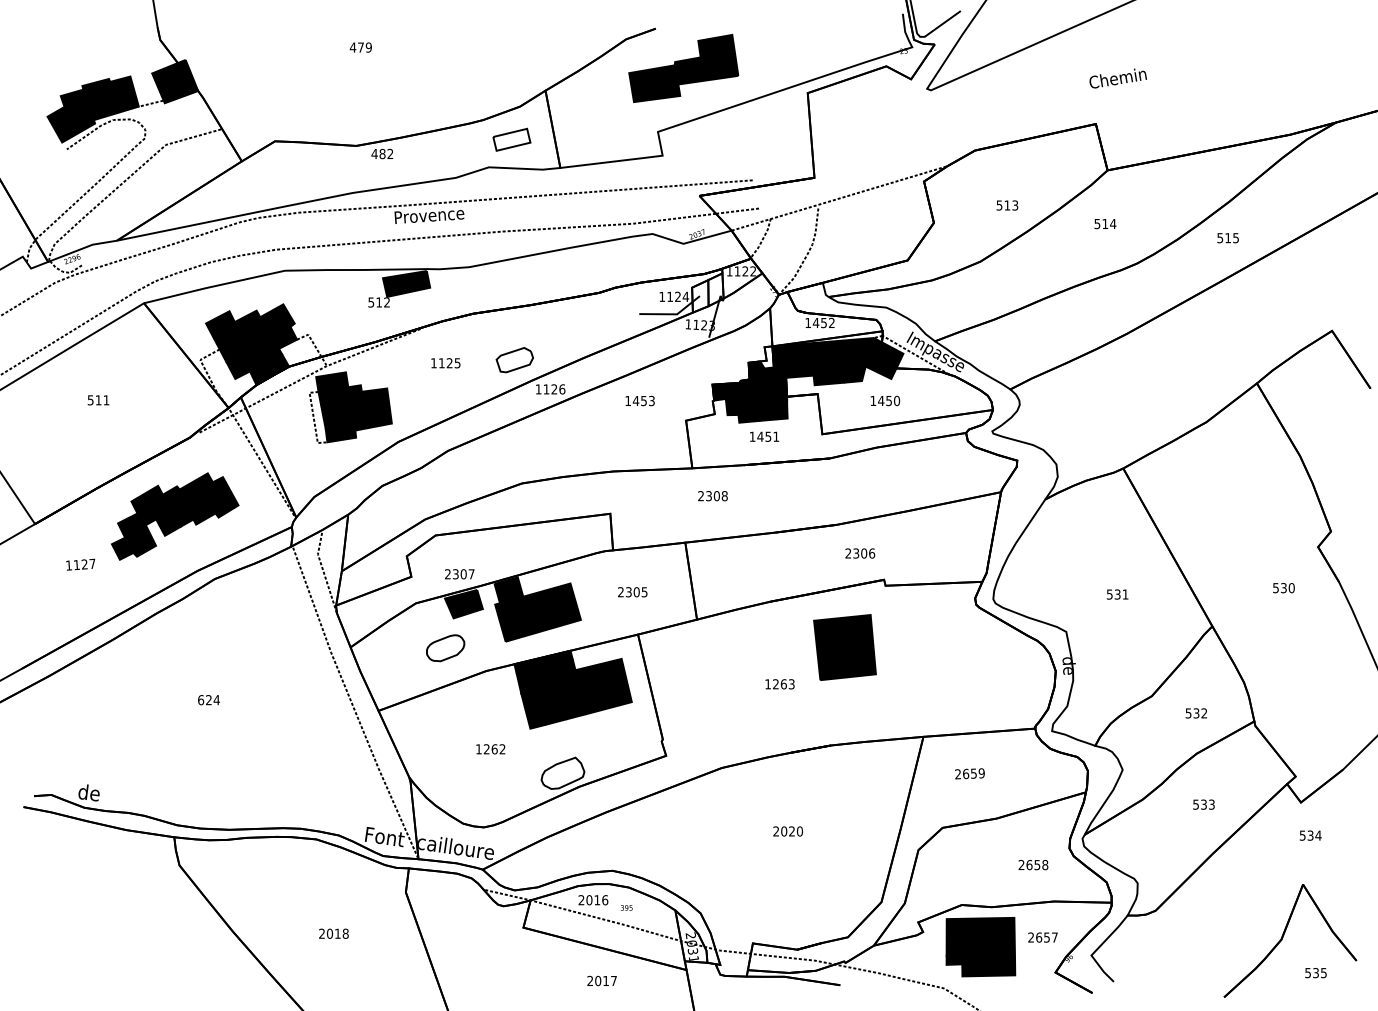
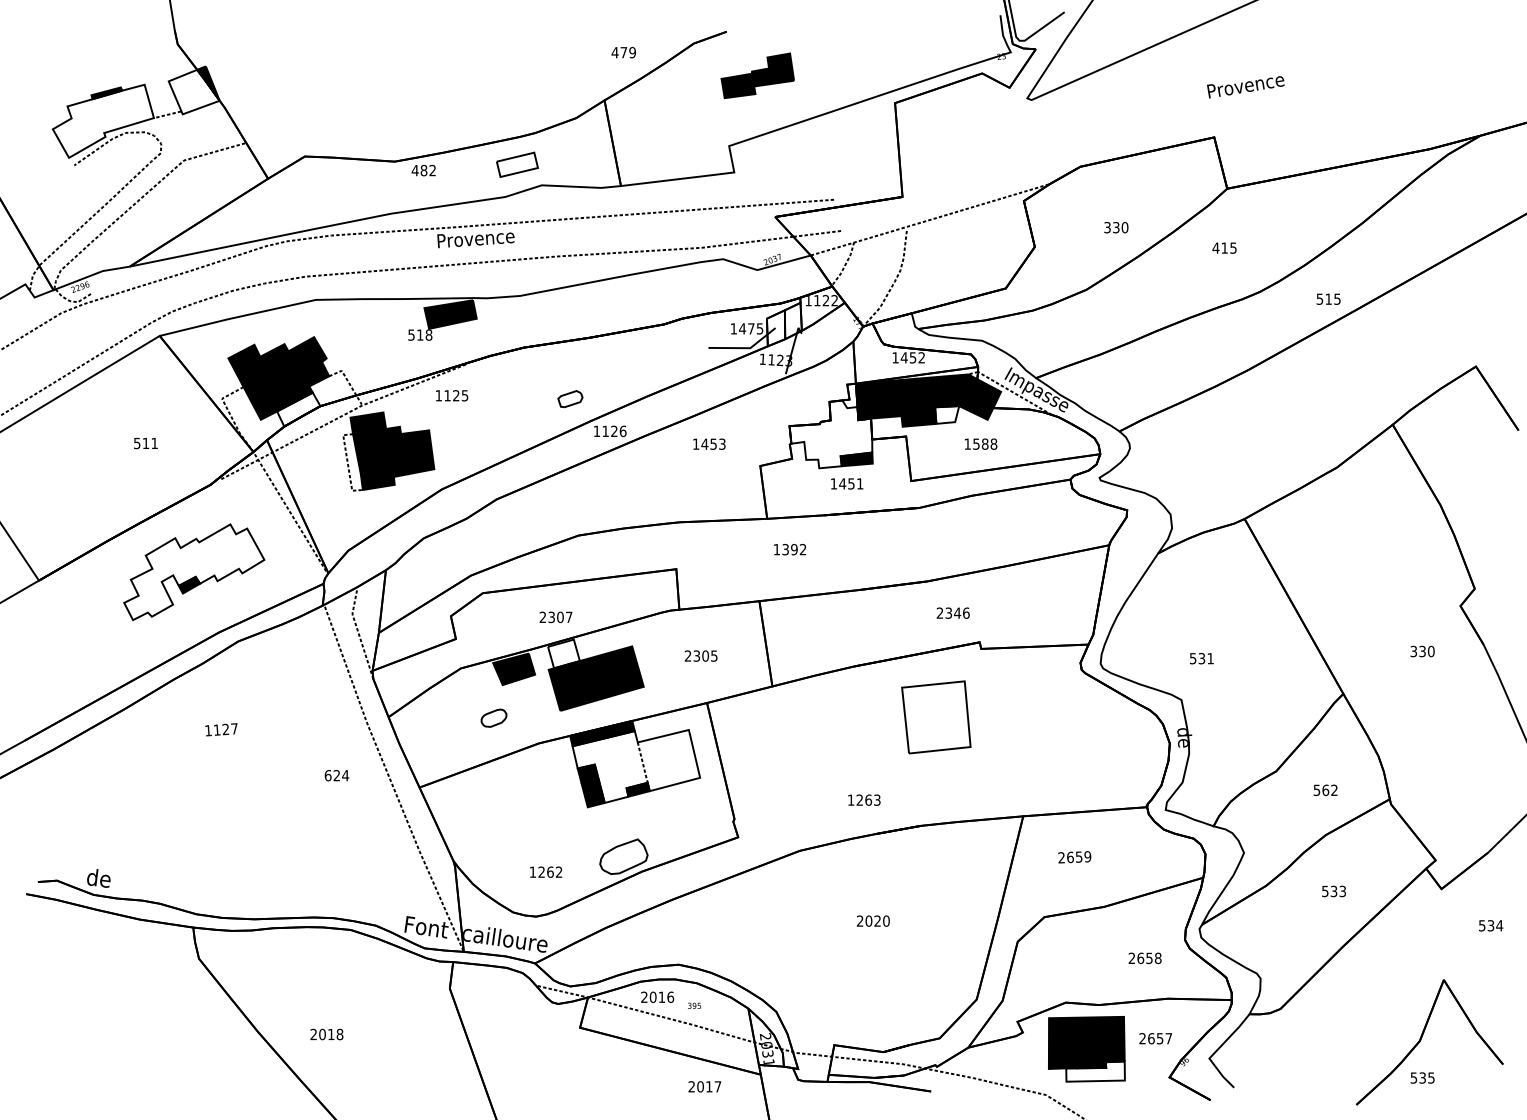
text: (360, 47) -> (623, 52), moved
part: (683, 68) -> (757, 75), size x0.6
text: (1124, 78) -> (1245, 86), Chemin -> Provence
fill: (175, 83) -> (194, 92), removed
fill: (92, 109) -> (102, 121), removed
part: (511, 139) -> (516, 164), moved
text: (1007, 205) -> (1116, 227), 513 -> 330
text: (1105, 224) -> (1224, 248), 514 -> 415
text: (1227, 238) -> (1327, 299), moved
text: (677, 296) -> (750, 328), 1124 -> 1475
text: (387, 302) -> (429, 335), 512 -> 518
part: (514, 360) -> (570, 399), size x0.6
text: (445, 363) -> (451, 396), moved
fill: (269, 369) -> (298, 409), removed
fill: (854, 374) -> (946, 414), removed
fill: (749, 391) -> (830, 433), removed
text: (98, 400) -> (145, 443), moved
text: (889, 400) -> (985, 443), 1450 -> 1588
text: (712, 496) -> (789, 550), 2308 -> 1392
fill: (174, 516) -> (193, 572), removed
text: (863, 553) -> (956, 613), 2306 -> 2346
text: (80, 564) -> (221, 729), moved
text: (459, 574) -> (555, 617), moved
text: (1275, 587) -> (1413, 650), 530 -> 330
fill: (508, 590) -> (563, 654), removed
text: (1117, 594) -> (1201, 658), moved
fill: (844, 647) -> (935, 717), removed
part: (445, 648) -> (493, 718), size x0.6
text: (779, 684) -> (863, 800), moved
fill: (573, 691) -> (635, 766), removed
text: (208, 700) -> (336, 776), moved
text: (1196, 713) -> (1325, 790), 532 -> 562
text: (490, 749) -> (545, 872), moved
text: (1310, 835) -> (1490, 925), moved
text: (333, 933) -> (326, 1034), moved
fill: (988, 967) -> (1095, 1071), removed
text: (1315, 973) -> (1422, 1078), moved
text: (601, 980) -> (704, 1086), moved

